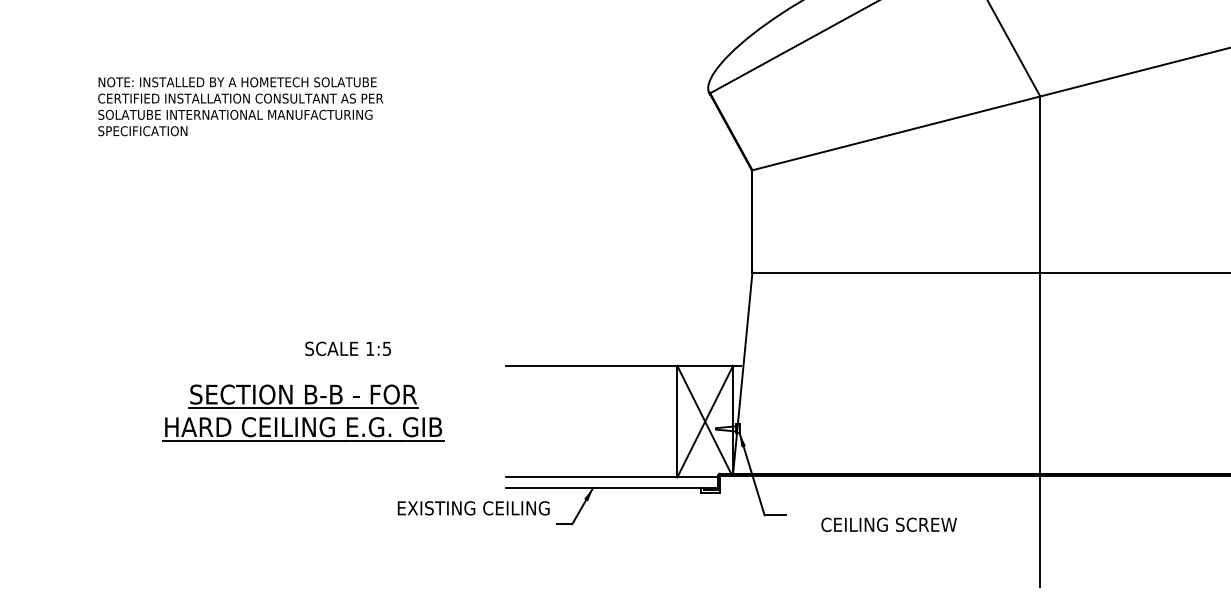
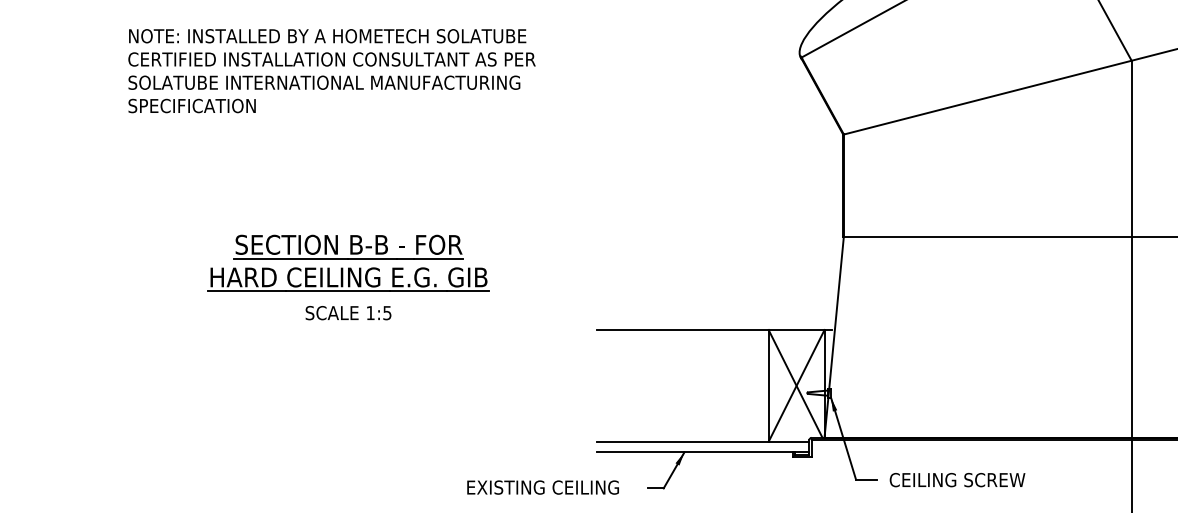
part: (240, 106) -> (331, 70), size x1.43
text: (347, 348) -> (347, 312), moved
part: (303, 412) -> (348, 262), moved
text: (473, 508) -> (542, 487), moved
text: (888, 524) -> (956, 479), moved

